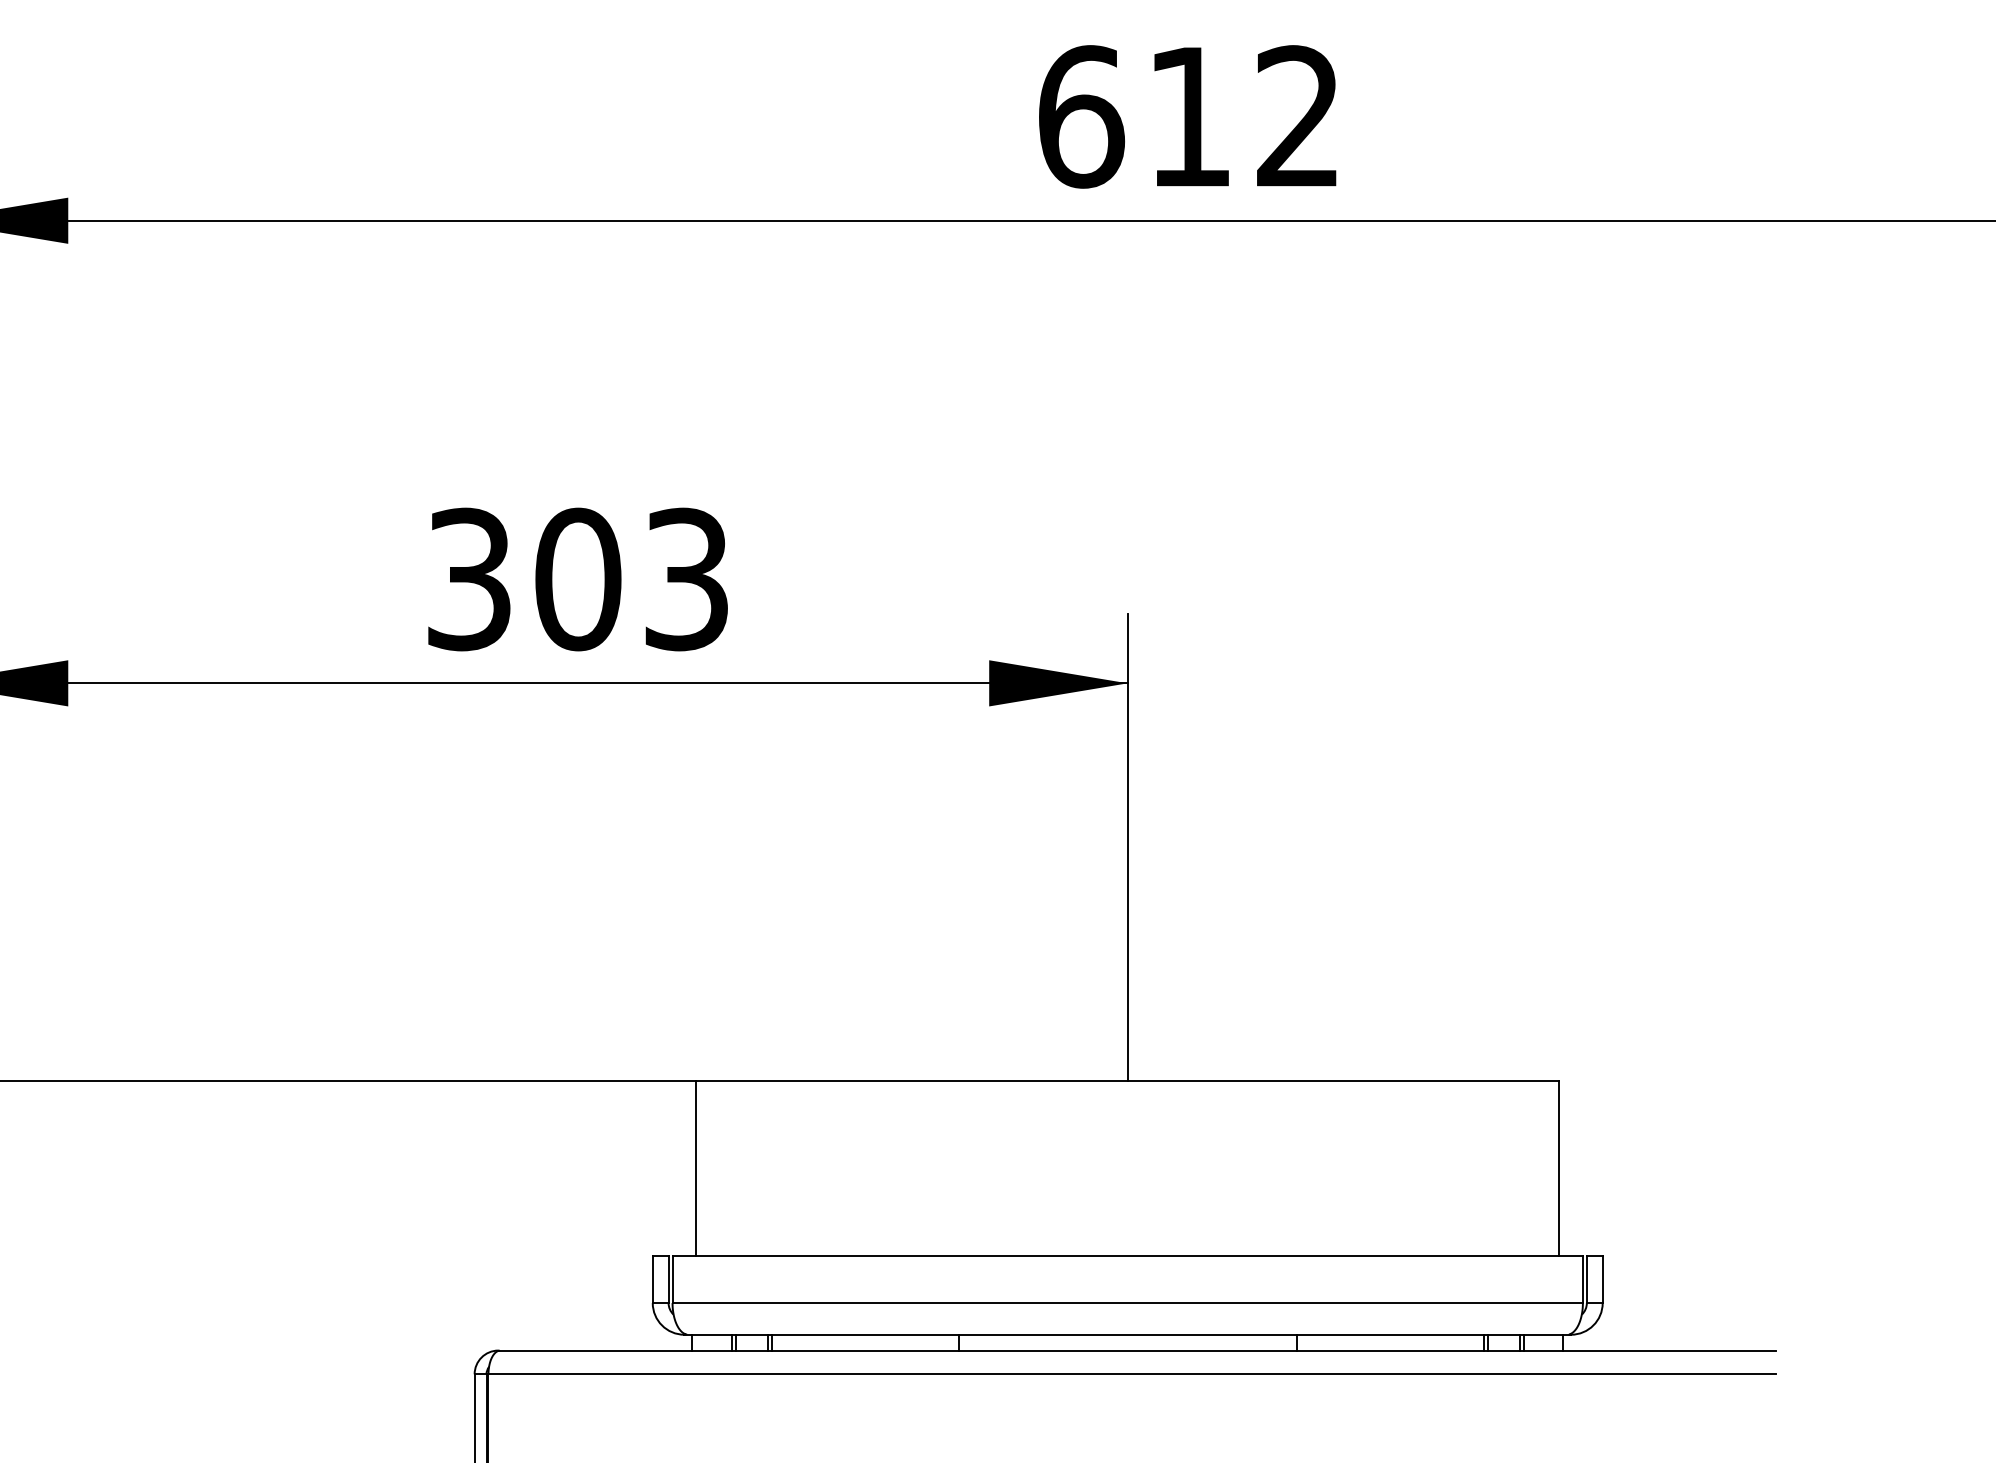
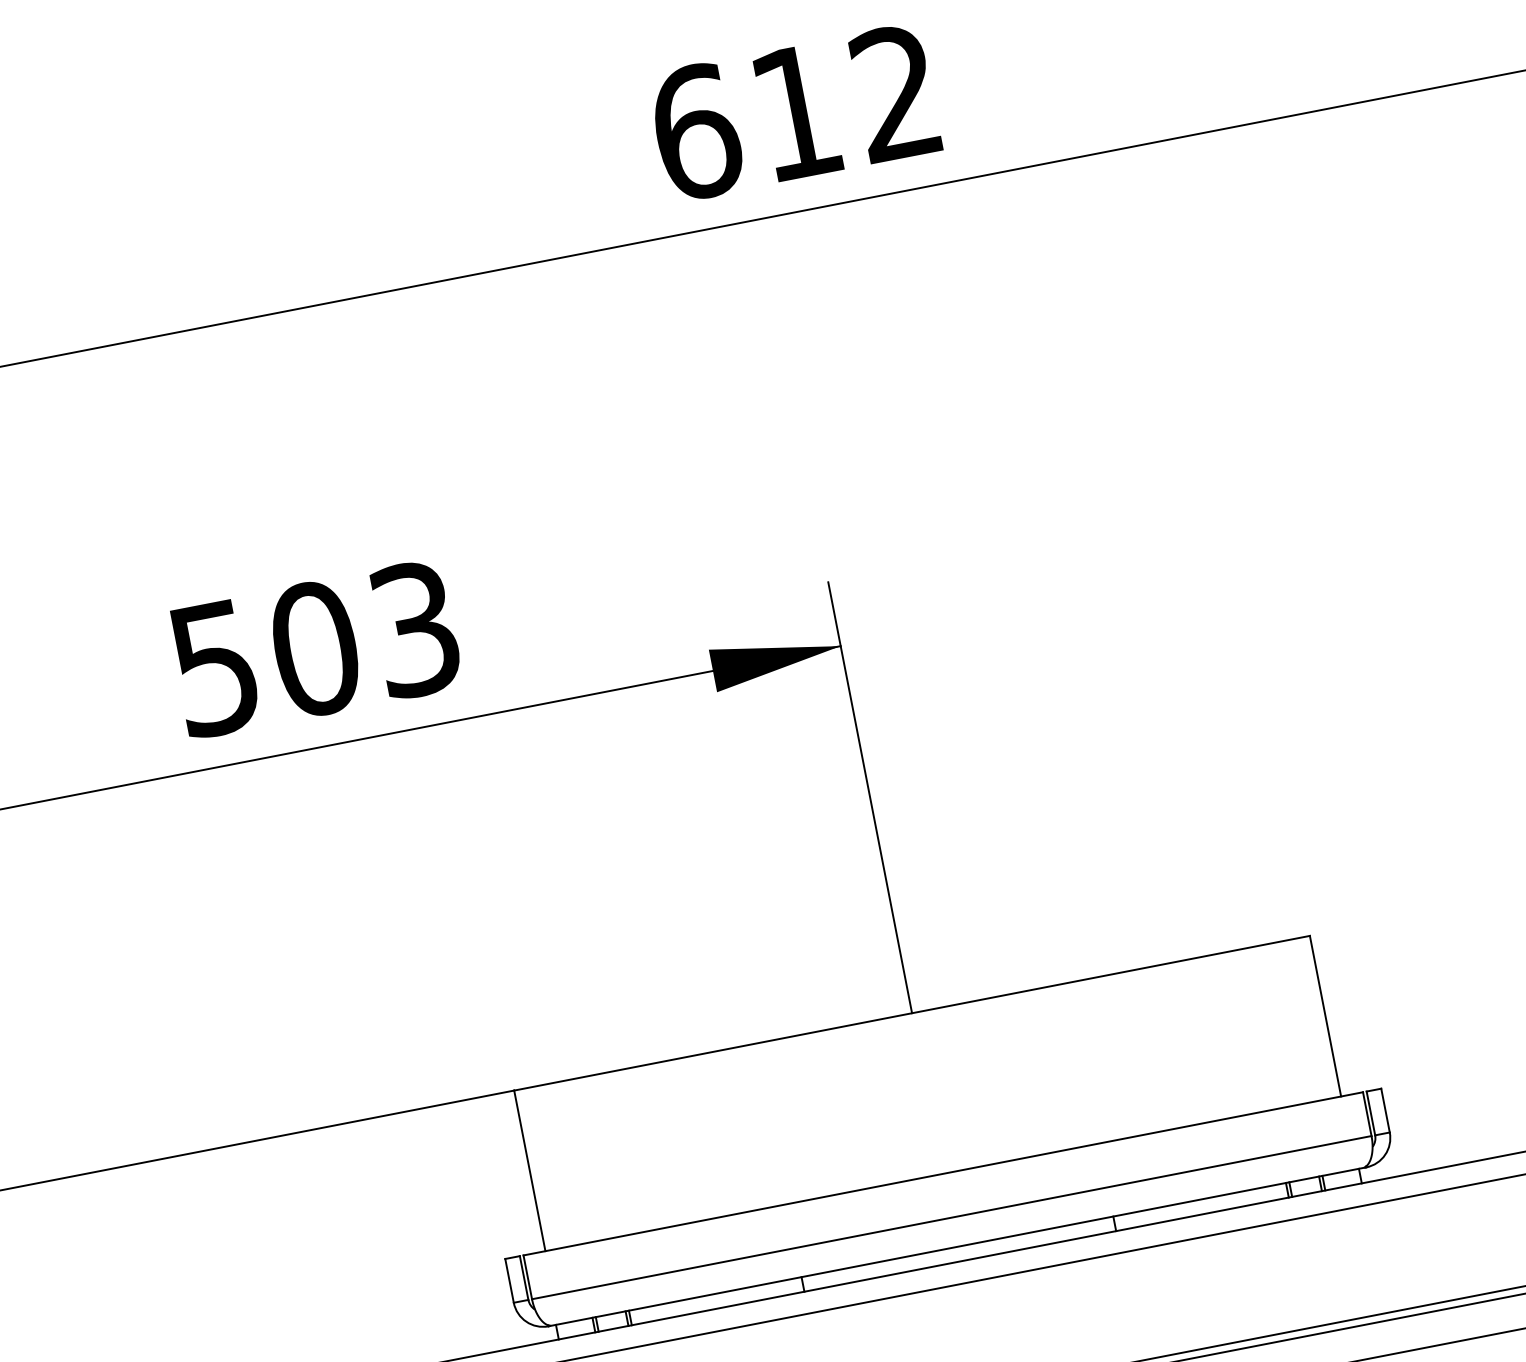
text: (469, 578) -> (214, 667), 303 -> 503

